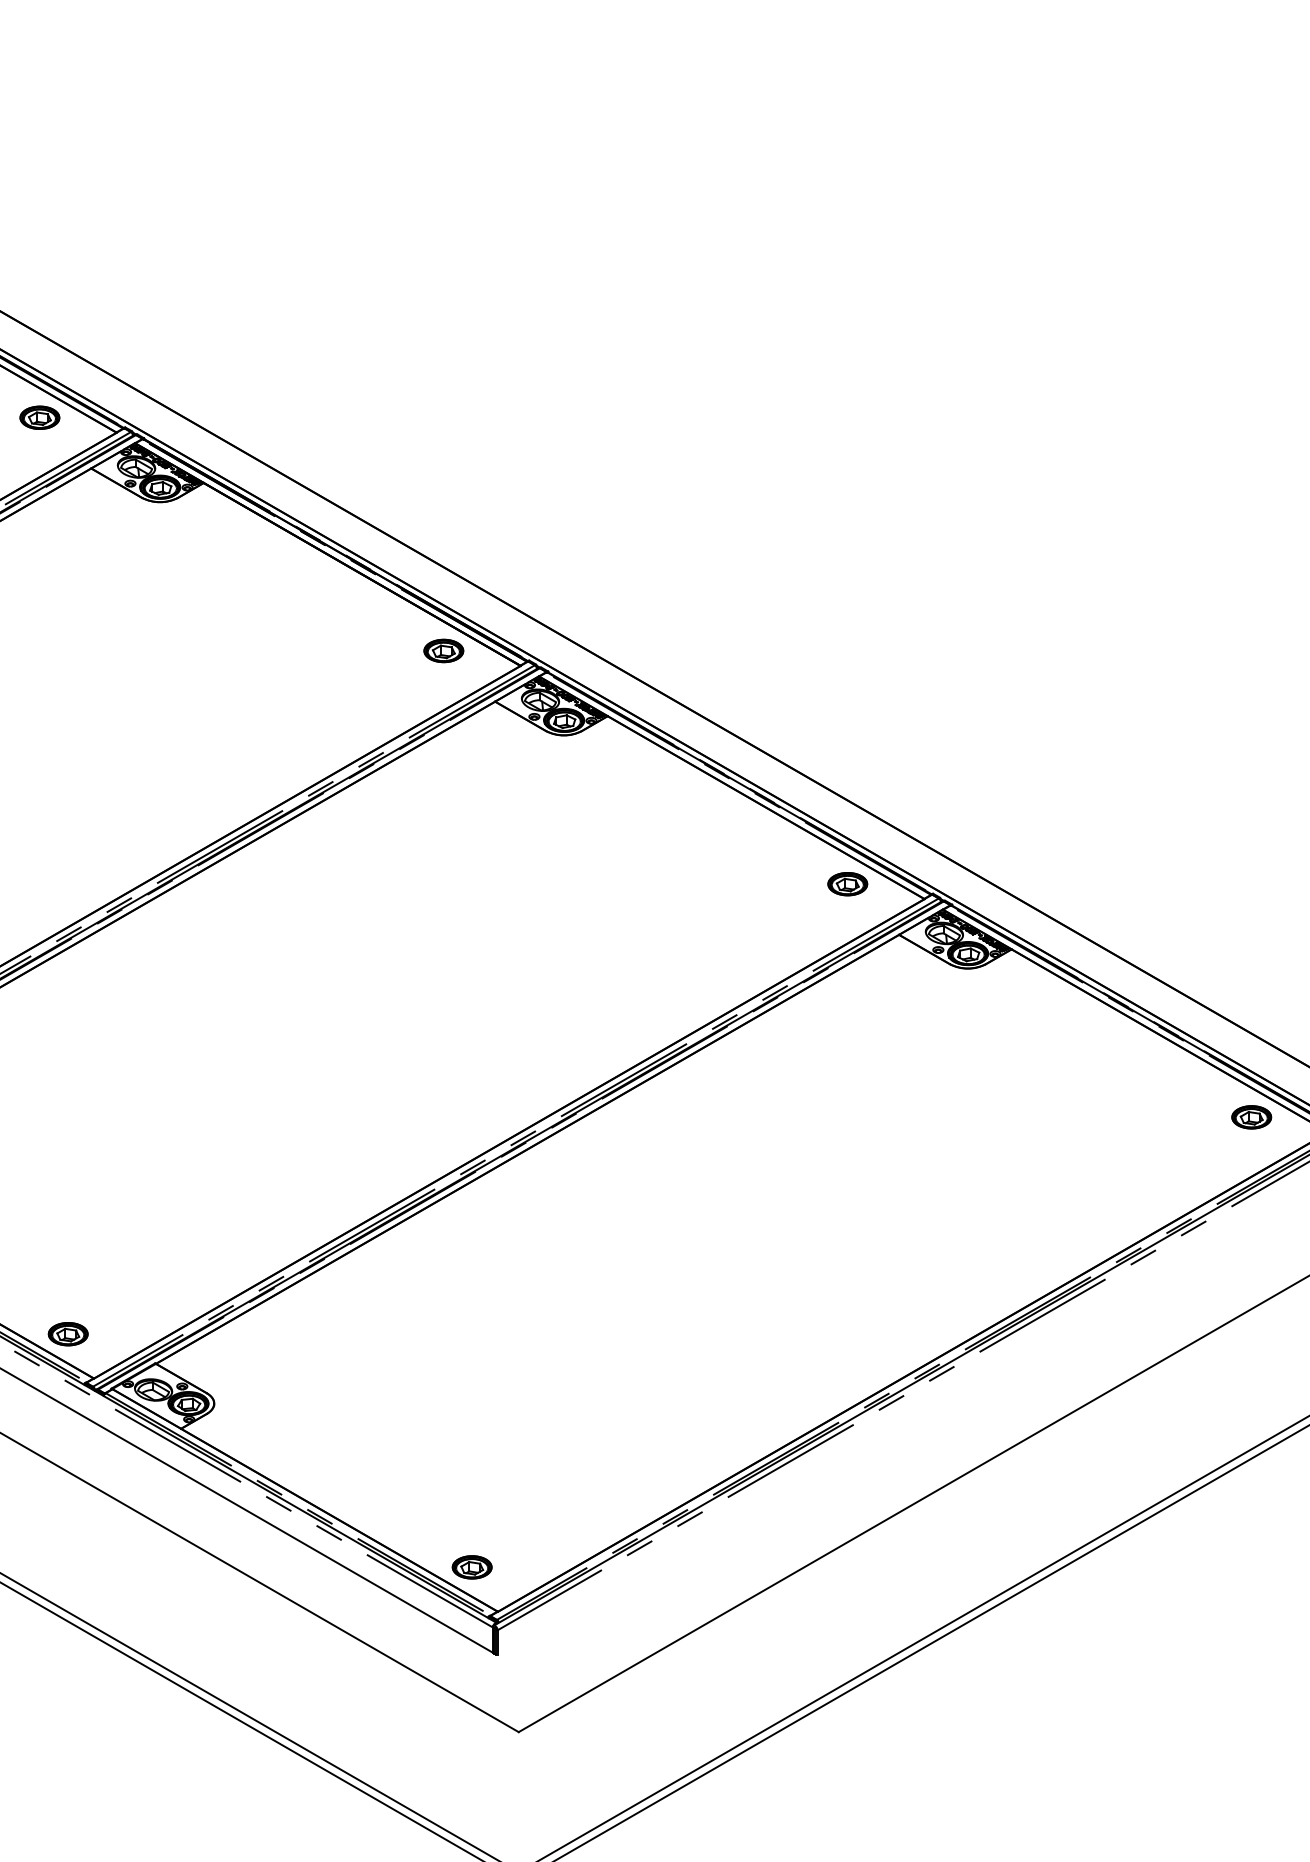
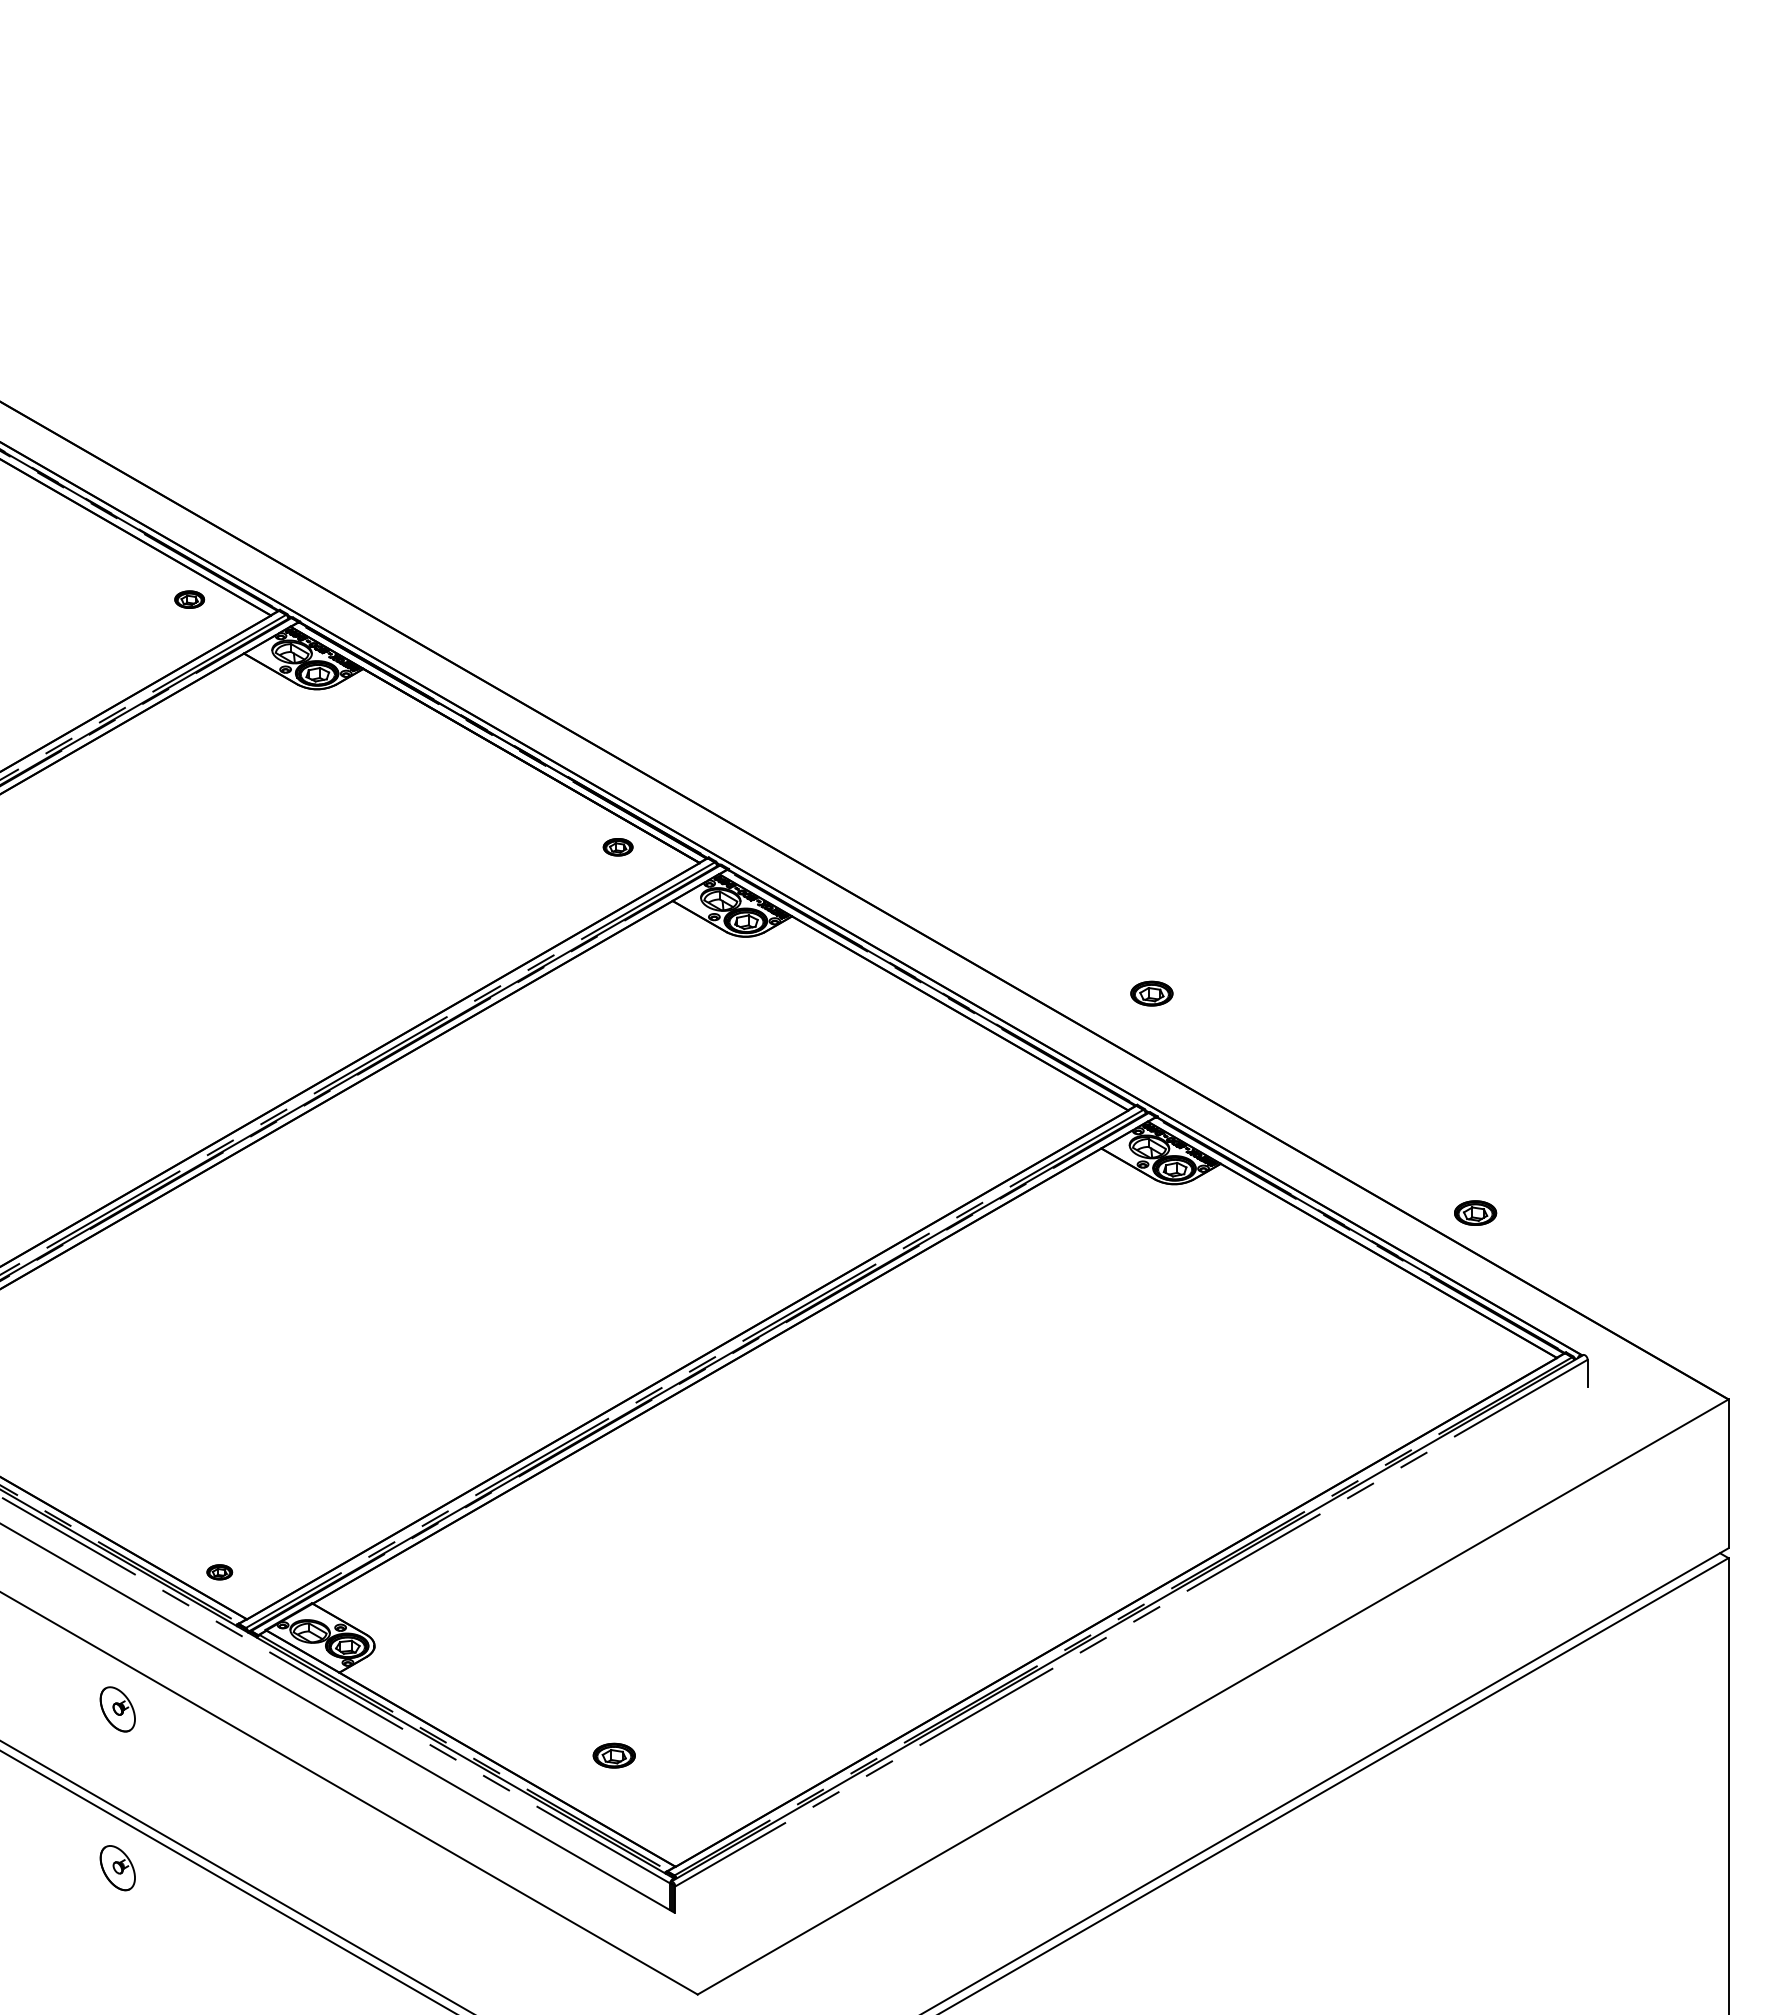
part: (39, 417) -> (189, 599), size x0.7
part: (443, 651) -> (617, 847), size x0.7
part: (847, 884) -> (1151, 993), moved
part: (1251, 1116) -> (1475, 1212), moved
part: (68, 1334) -> (219, 1572), size x0.6
part: (471, 1567) -> (613, 1755), moved

